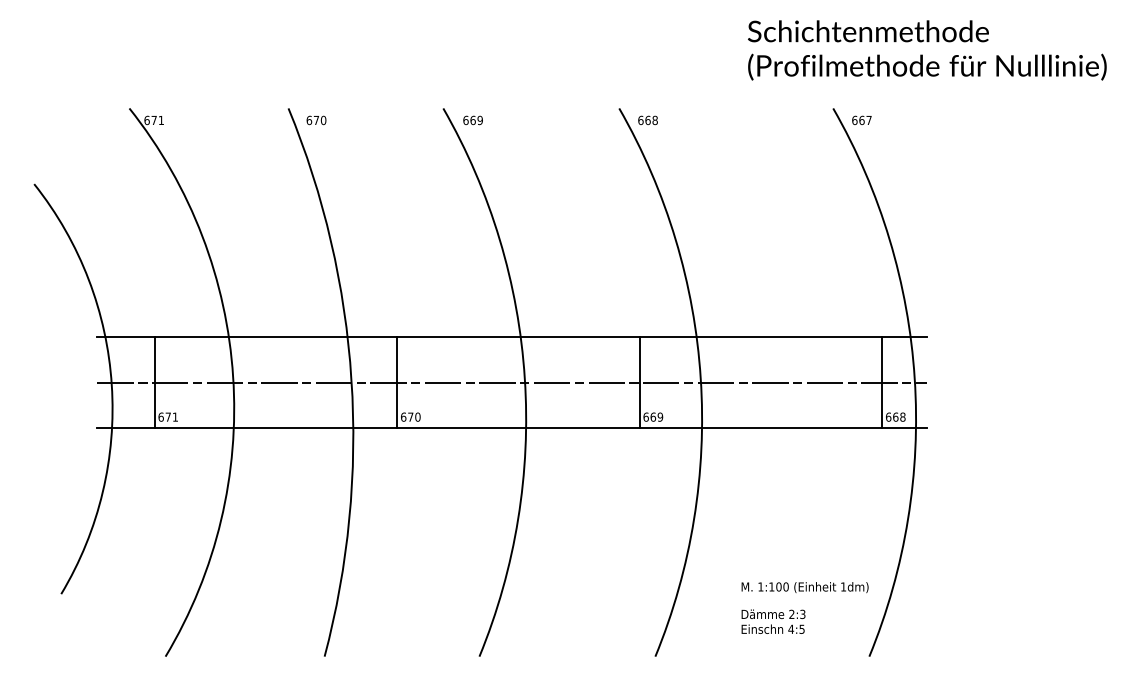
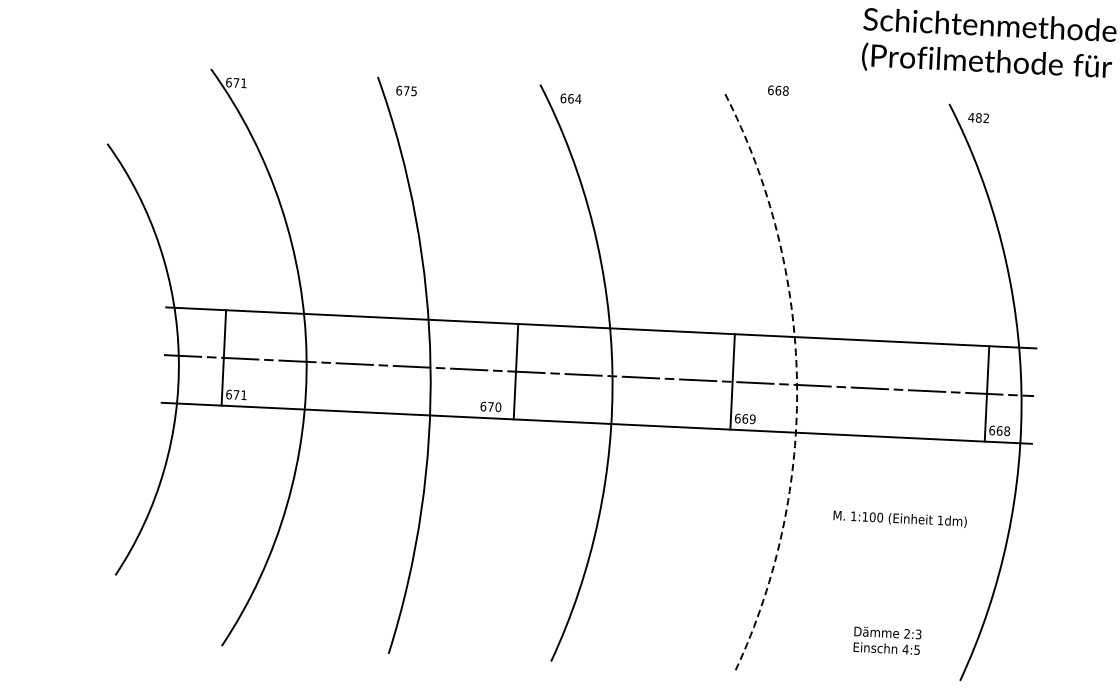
text: (323, 120) -> (414, 91), 670 -> 675
text: (480, 120) -> (578, 99), 669 -> 664
text: (647, 120) -> (777, 90), moved
text: (861, 120) -> (978, 118), 667 -> 482
arc: (700, 378) -> (796, 380), solid -> dashed
line: (397, 382) -> (516, 371), moved
text: (804, 587) -> (899, 519), moved
text: (773, 621) -> (887, 640), moved

